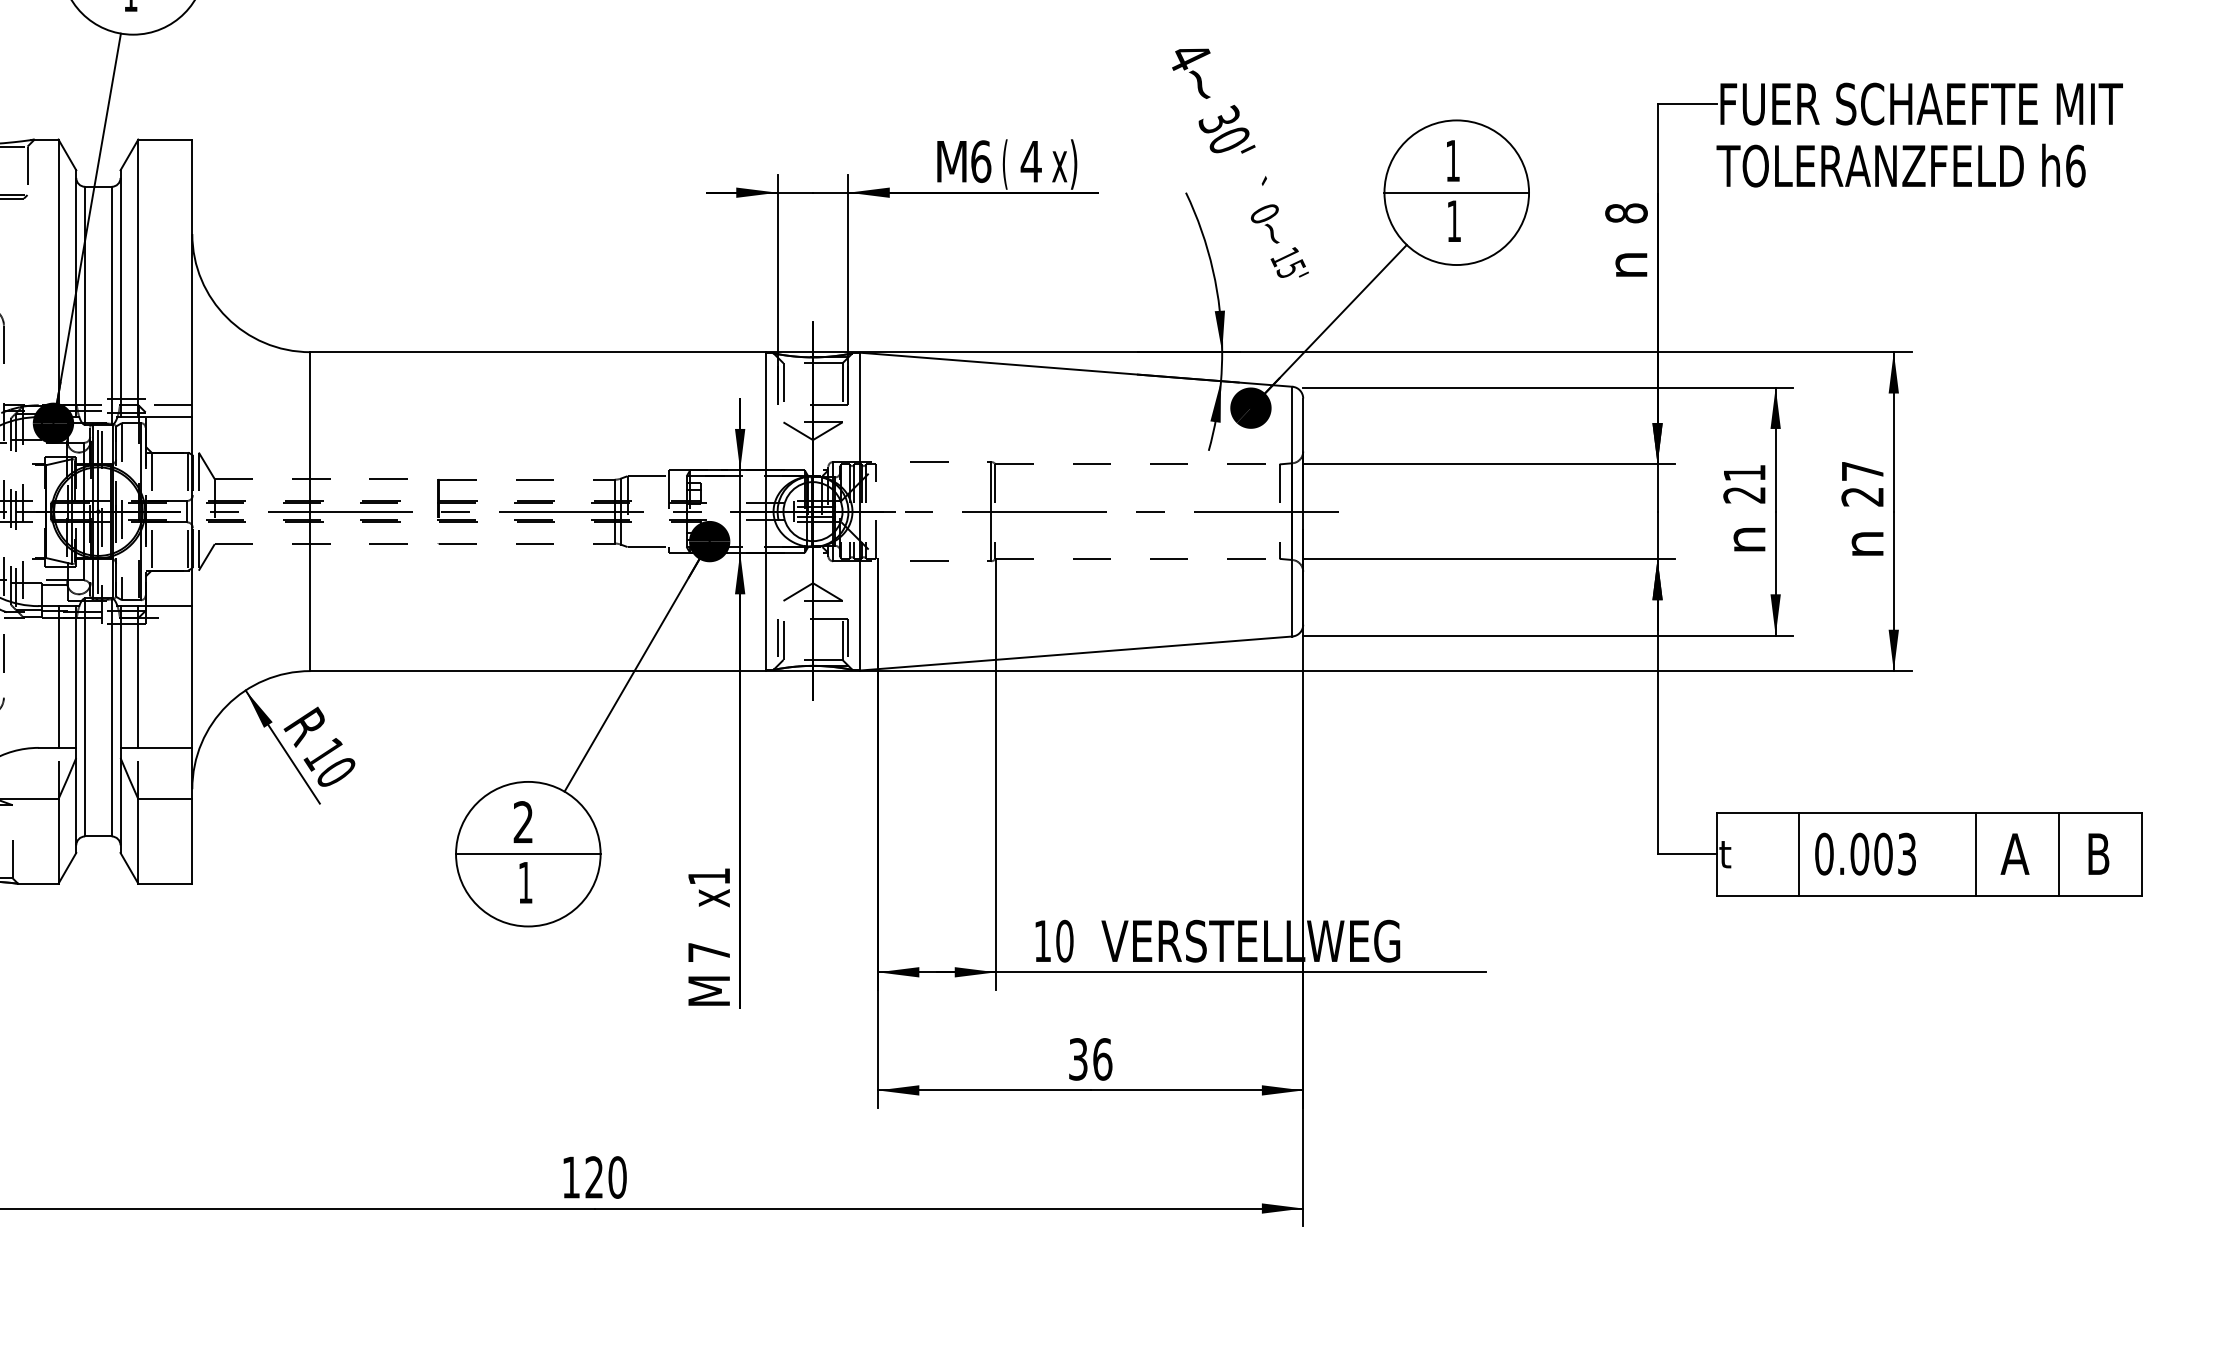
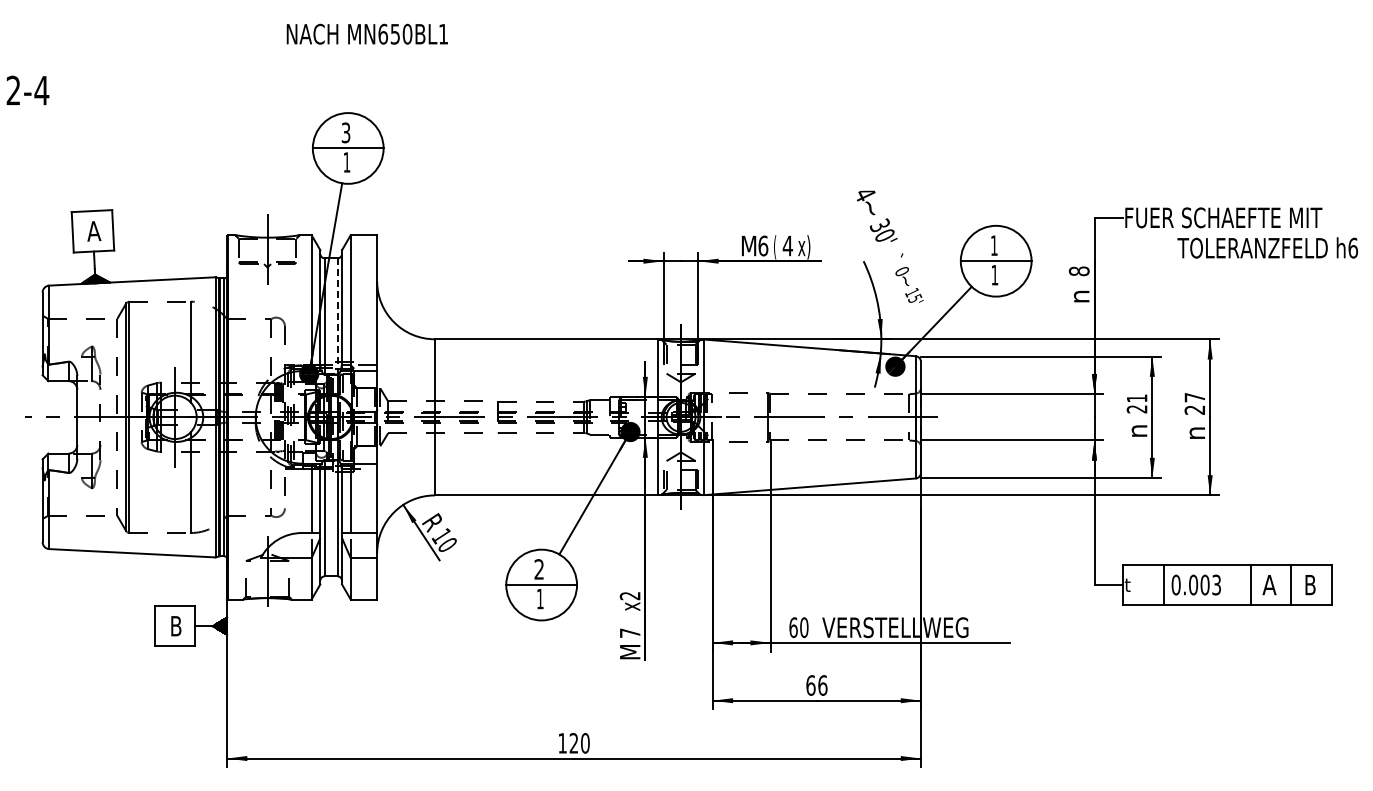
text: (1900, 164) -> (1267, 247), moved
line: (111, 307) -> (337, 317), solid -> dashed
text: (707, 877) -> (629, 596), x1 -> x2
text: (1042, 940) -> (793, 627), 10 -> 60
text: (1077, 1059) -> (810, 685), 36 -> 66

